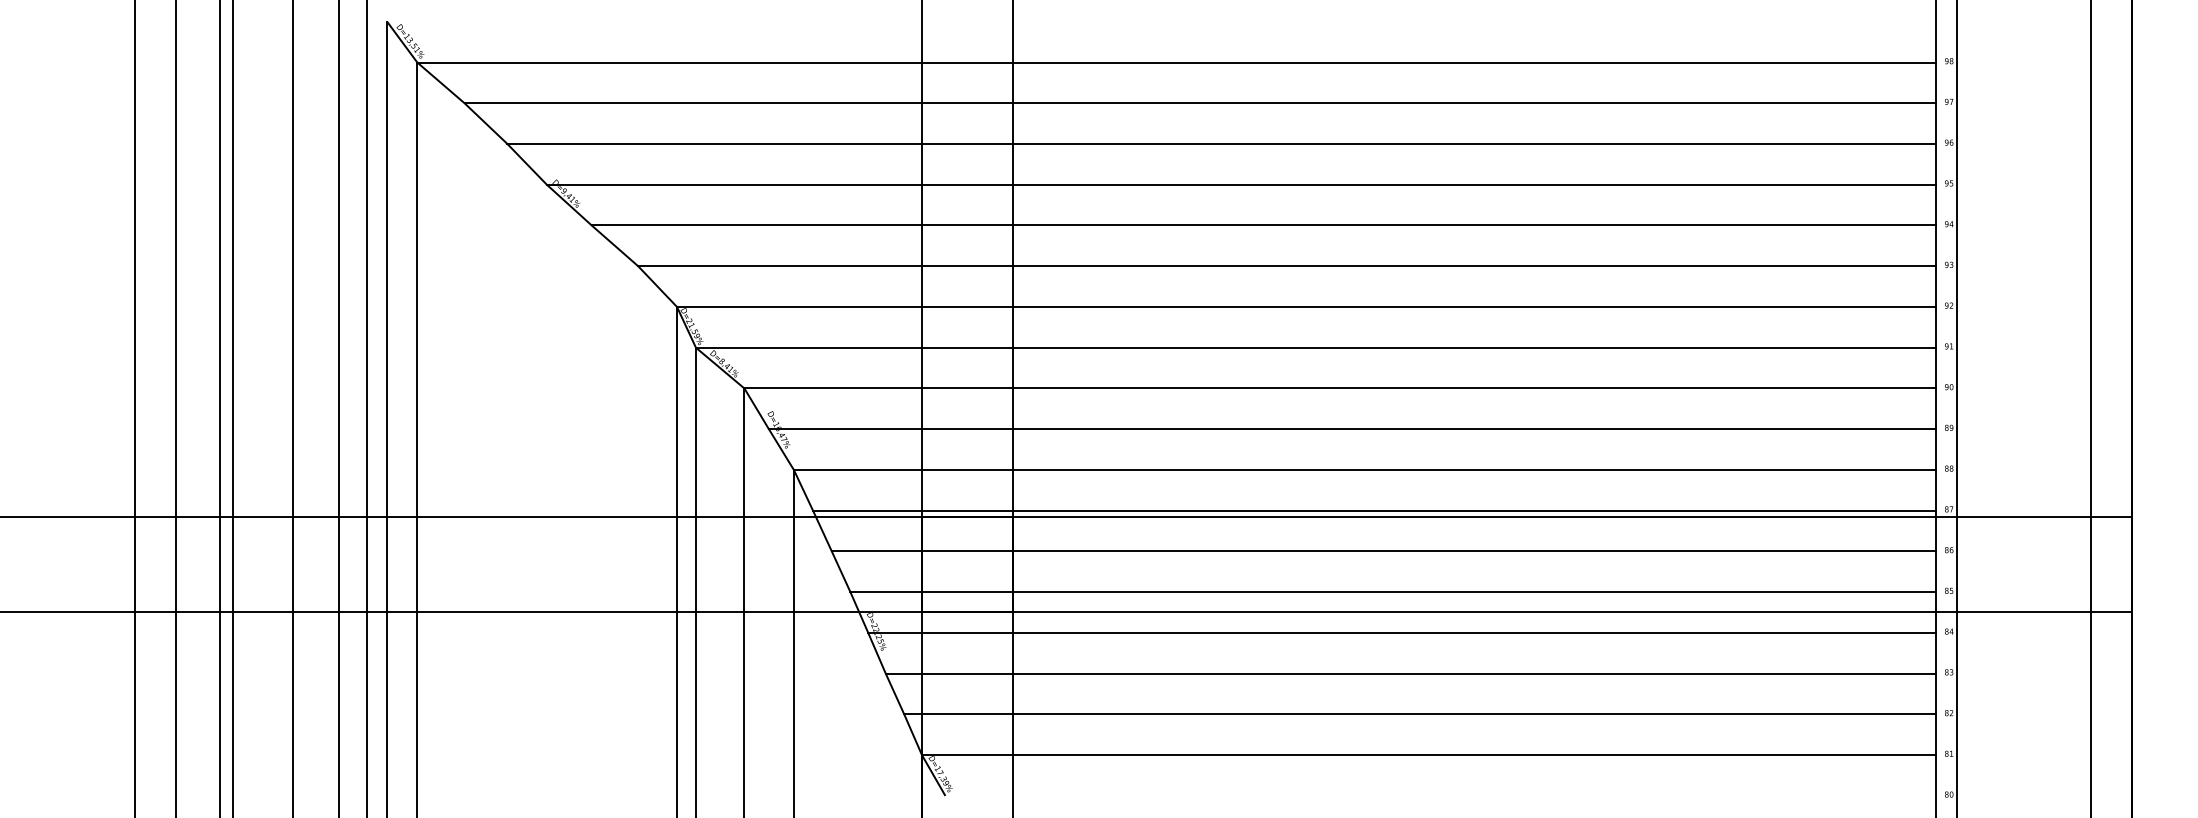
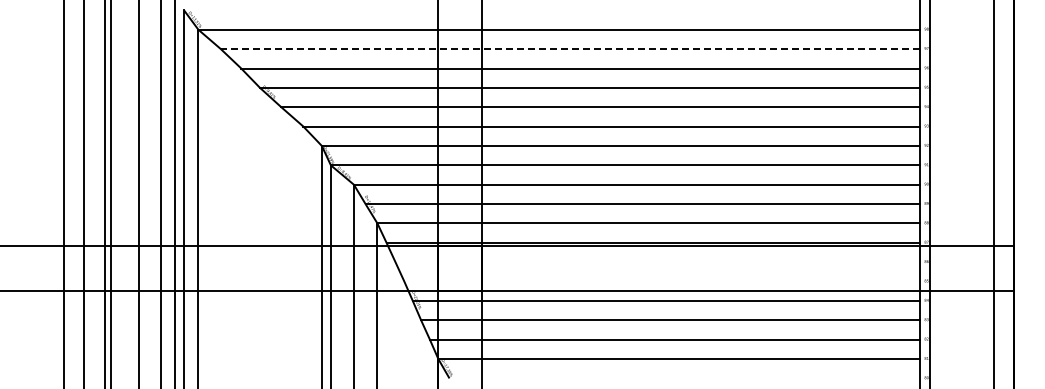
line: (1199, 103) -> (570, 49), solid -> dashed
line: (1382, 552) -> (657, 262), removed
line: (1393, 592) -> (662, 281), removed

